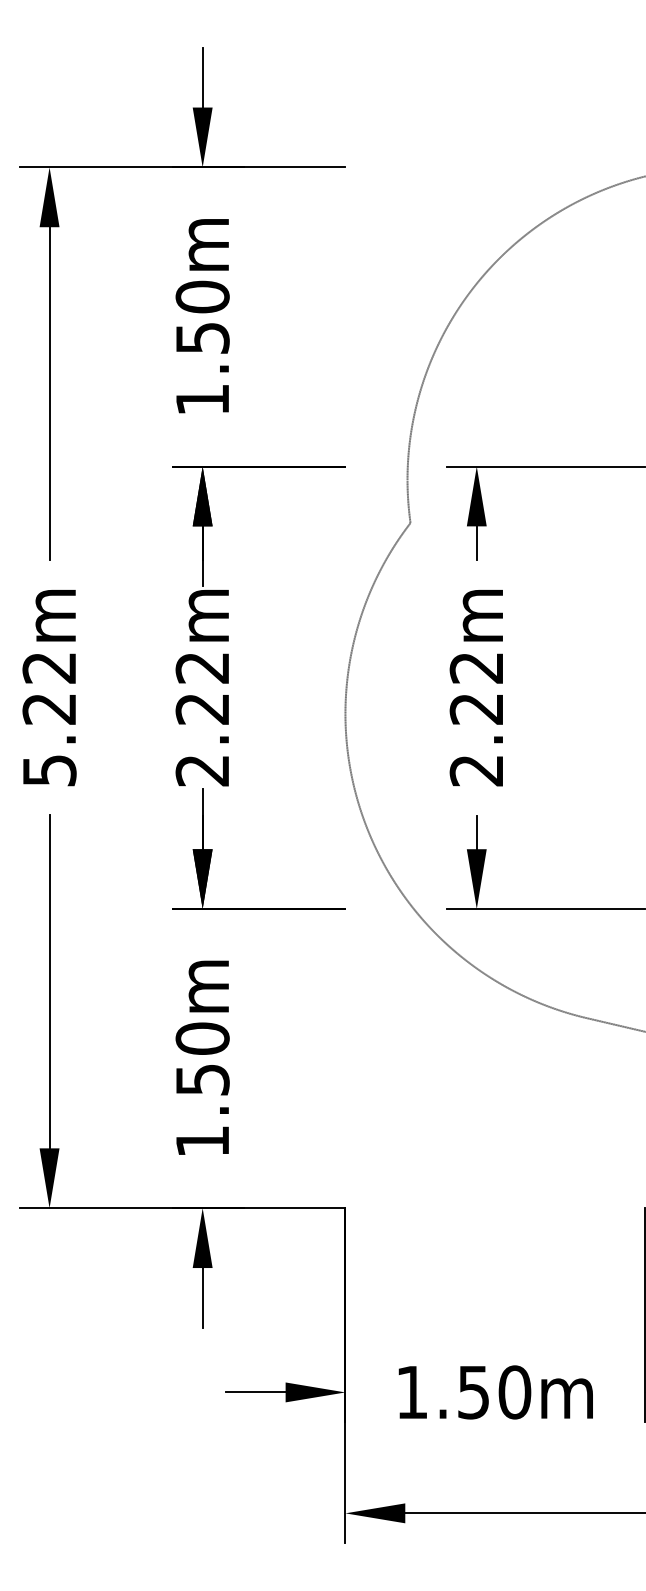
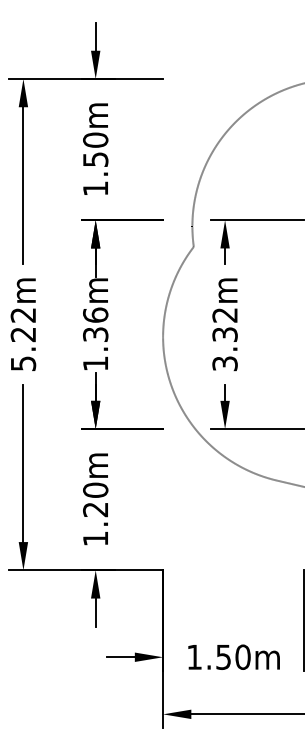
text: (202, 719) -> (95, 339), 2.22m -> 1.36m
text: (475, 740) -> (224, 349), 2.22m -> 3.32m
text: (202, 1079) -> (95, 509), 1.50m -> 1.20m

